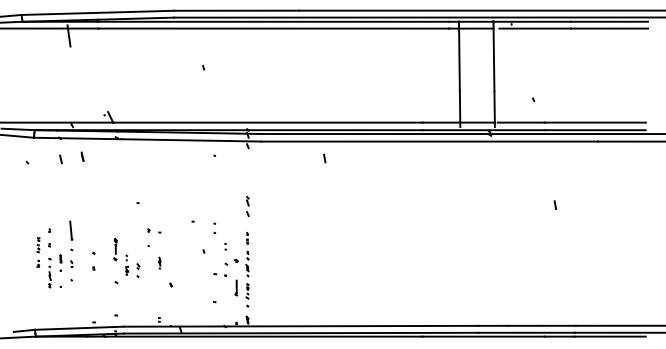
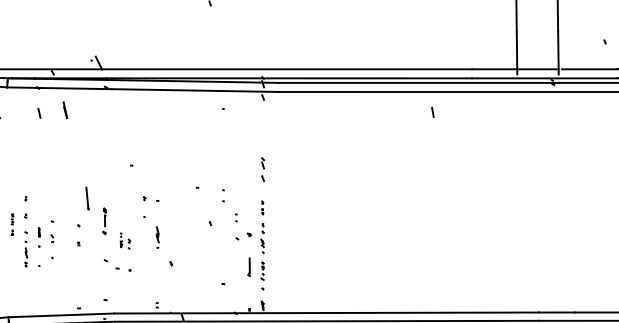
part: (82, 156) -> (65, 109), size x1.6
line: (324, 158) -> (432, 112), moved
line: (71, 230) -> (87, 198), moved
part: (38, 252) -> (12, 224), size x0.6
part: (159, 262) -> (157, 236), size x1.6
part: (132, 265) -> (125, 240), size x0.6
part: (220, 274) -> (123, 268), moved

